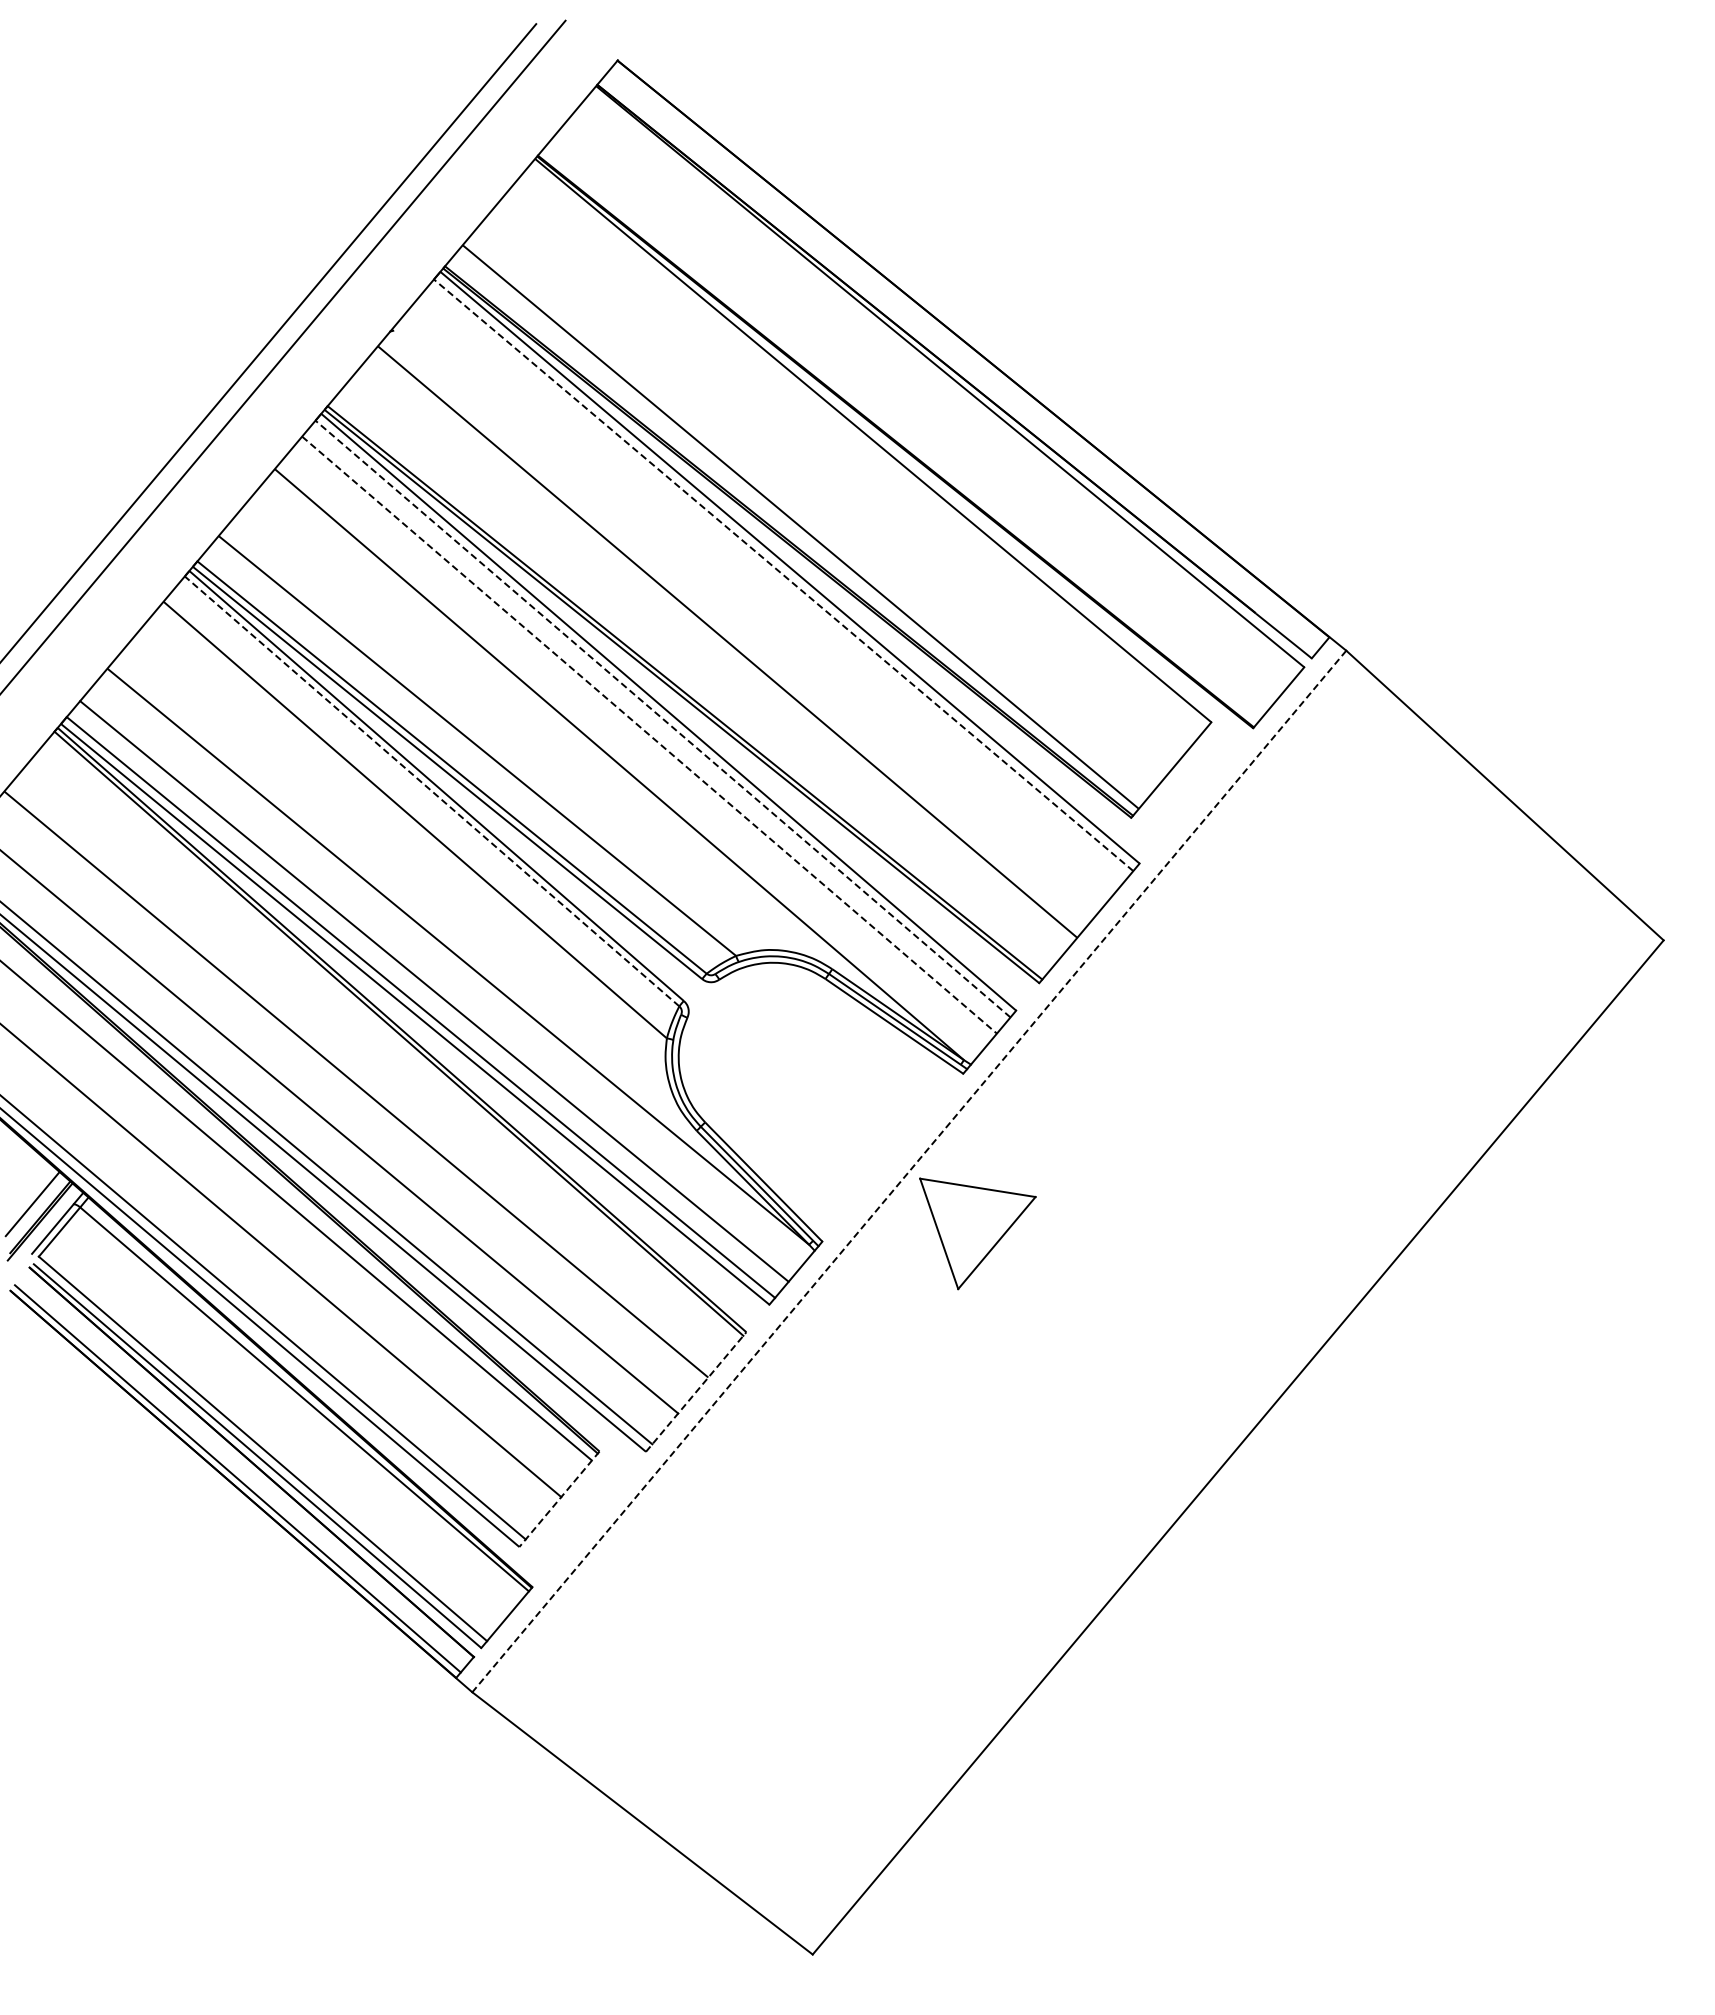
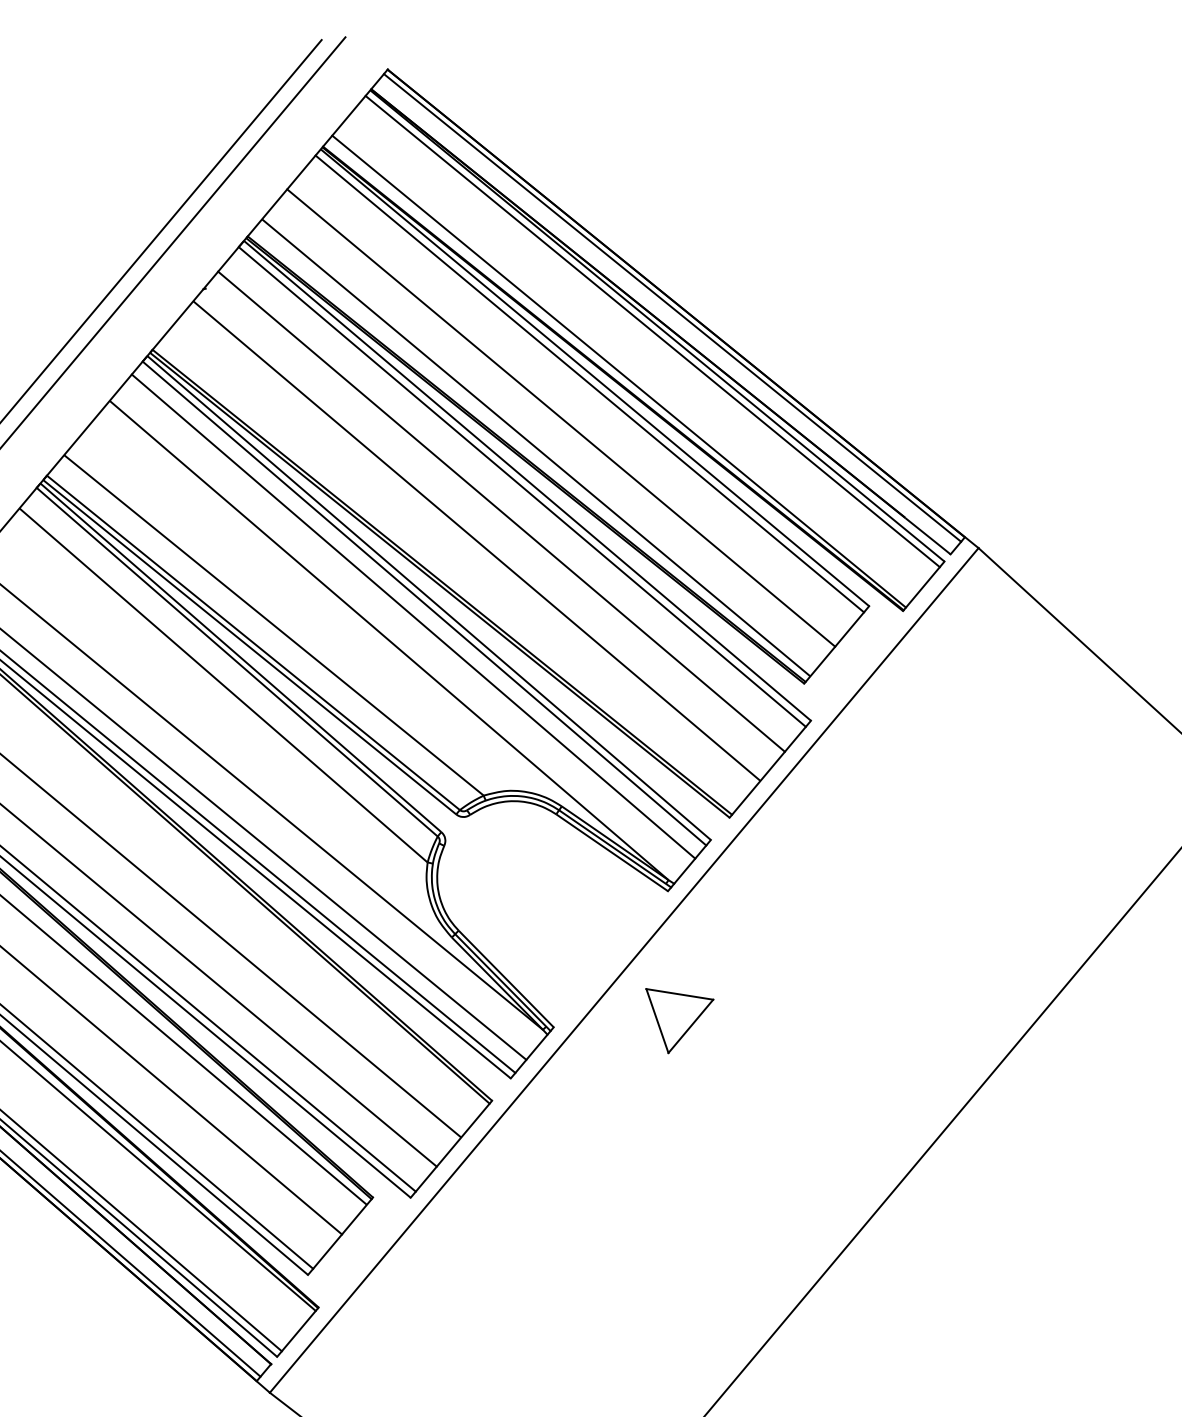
line: (968, 354) -> (672, 307), added
line: (944, 383) -> (652, 331), added
line: (902, 432) -> (618, 371), added
line: (866, 447) -> (589, 383), added
line: (831, 490) -> (561, 418), added
line: (783, 574) -> (522, 486), dashed -> solid
line: (757, 605) -> (501, 511), added
line: (662, 718) -> (424, 603), dashed -> solid
line: (649, 735) -> (413, 616), dashed -> solid
line: (432, 791) -> (237, 662), dashed -> solid
line: (909, 1171) -> (624, 970), dashed -> solid
part: (977, 1233) -> (679, 1020), size x0.71
line: (696, 1391) -> (451, 1148), dashed -> solid
line: (559, 1499) -> (340, 1236), dashed -> solid

